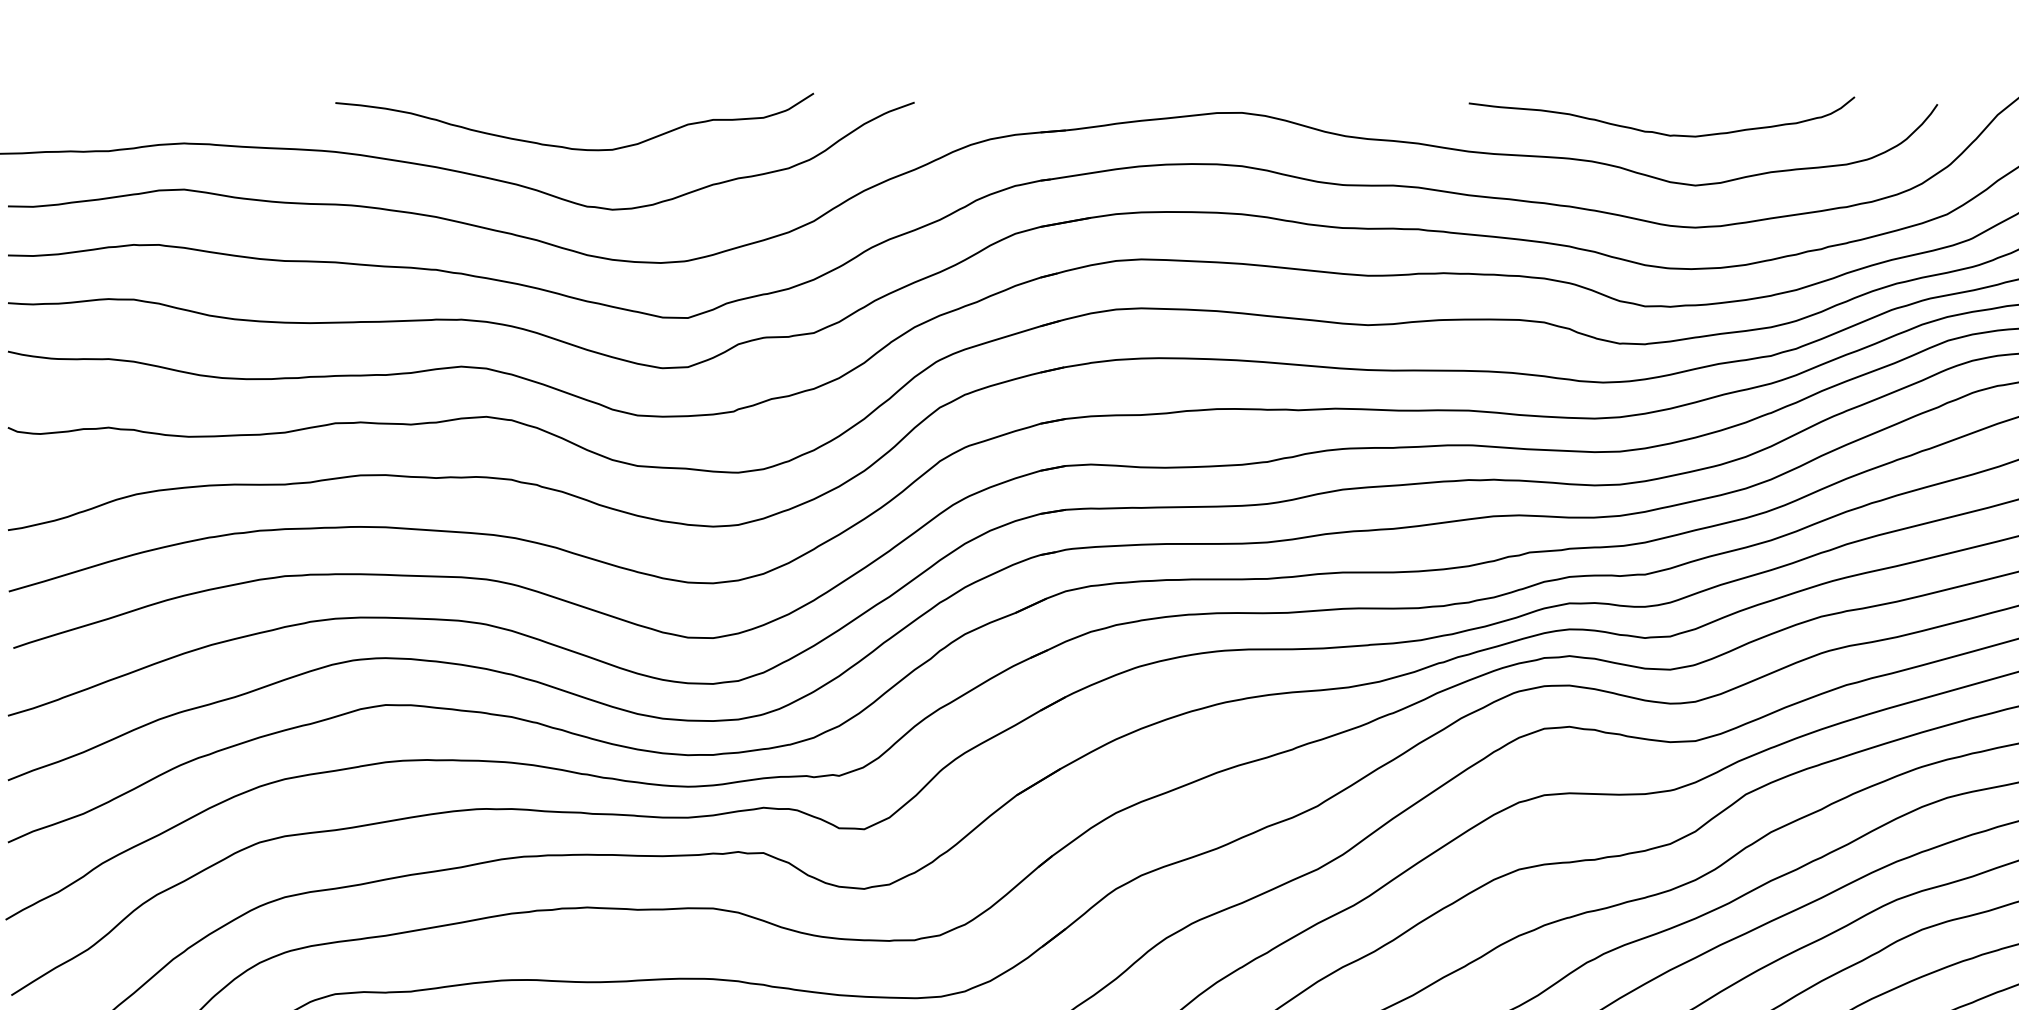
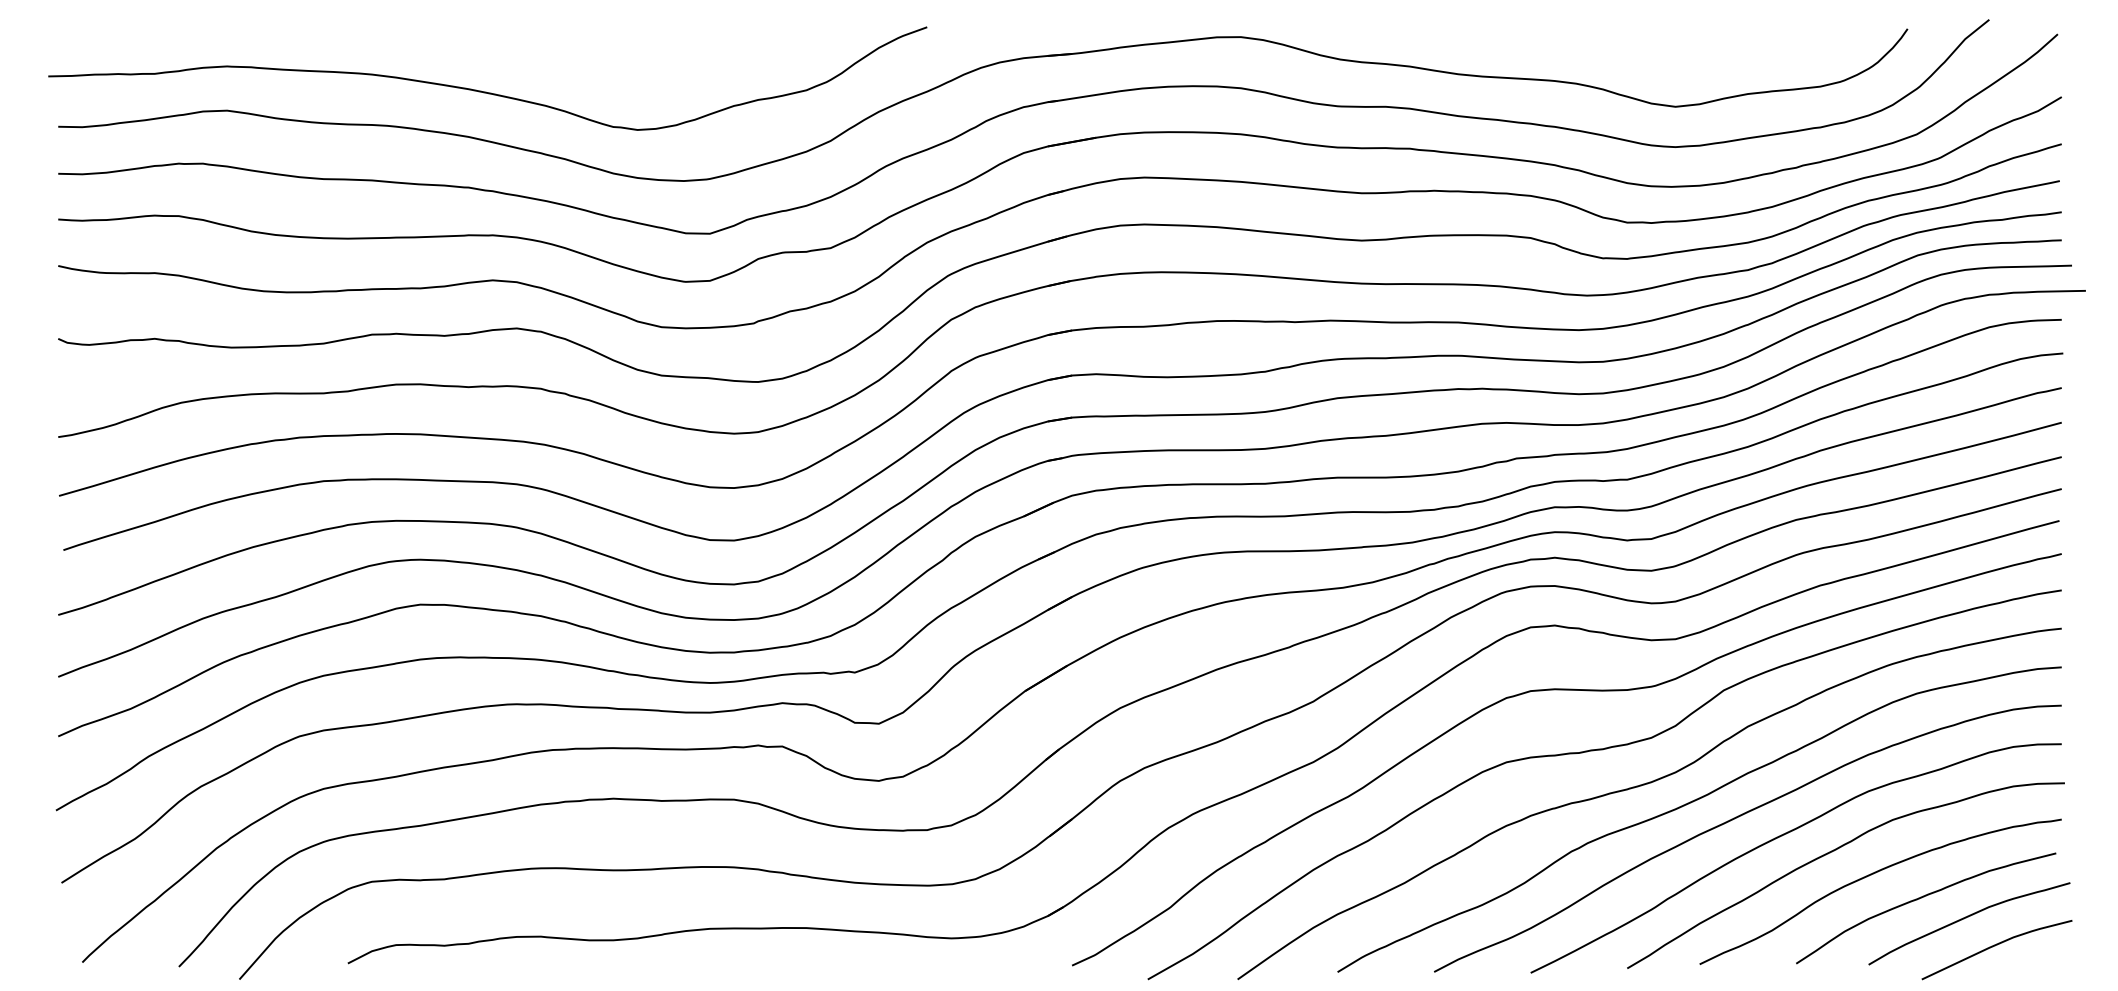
curve: (1658, 132) -> (1640, 55), removed
curve: (572, 147) -> (599, 70), removed

